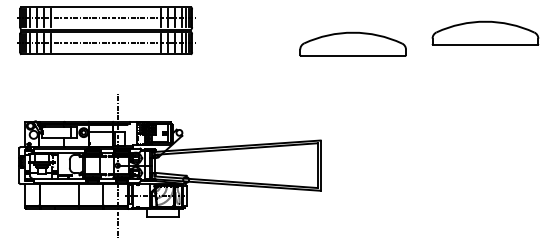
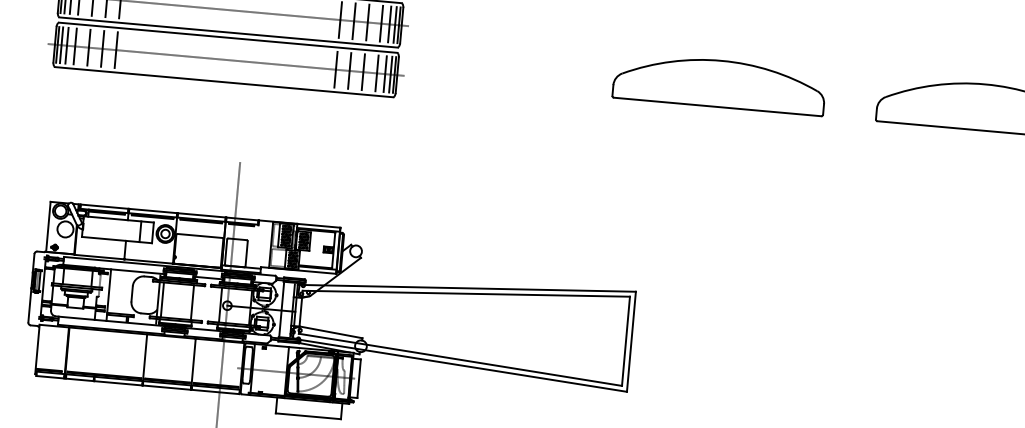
part: (352, 43) -> (718, 82), moved

